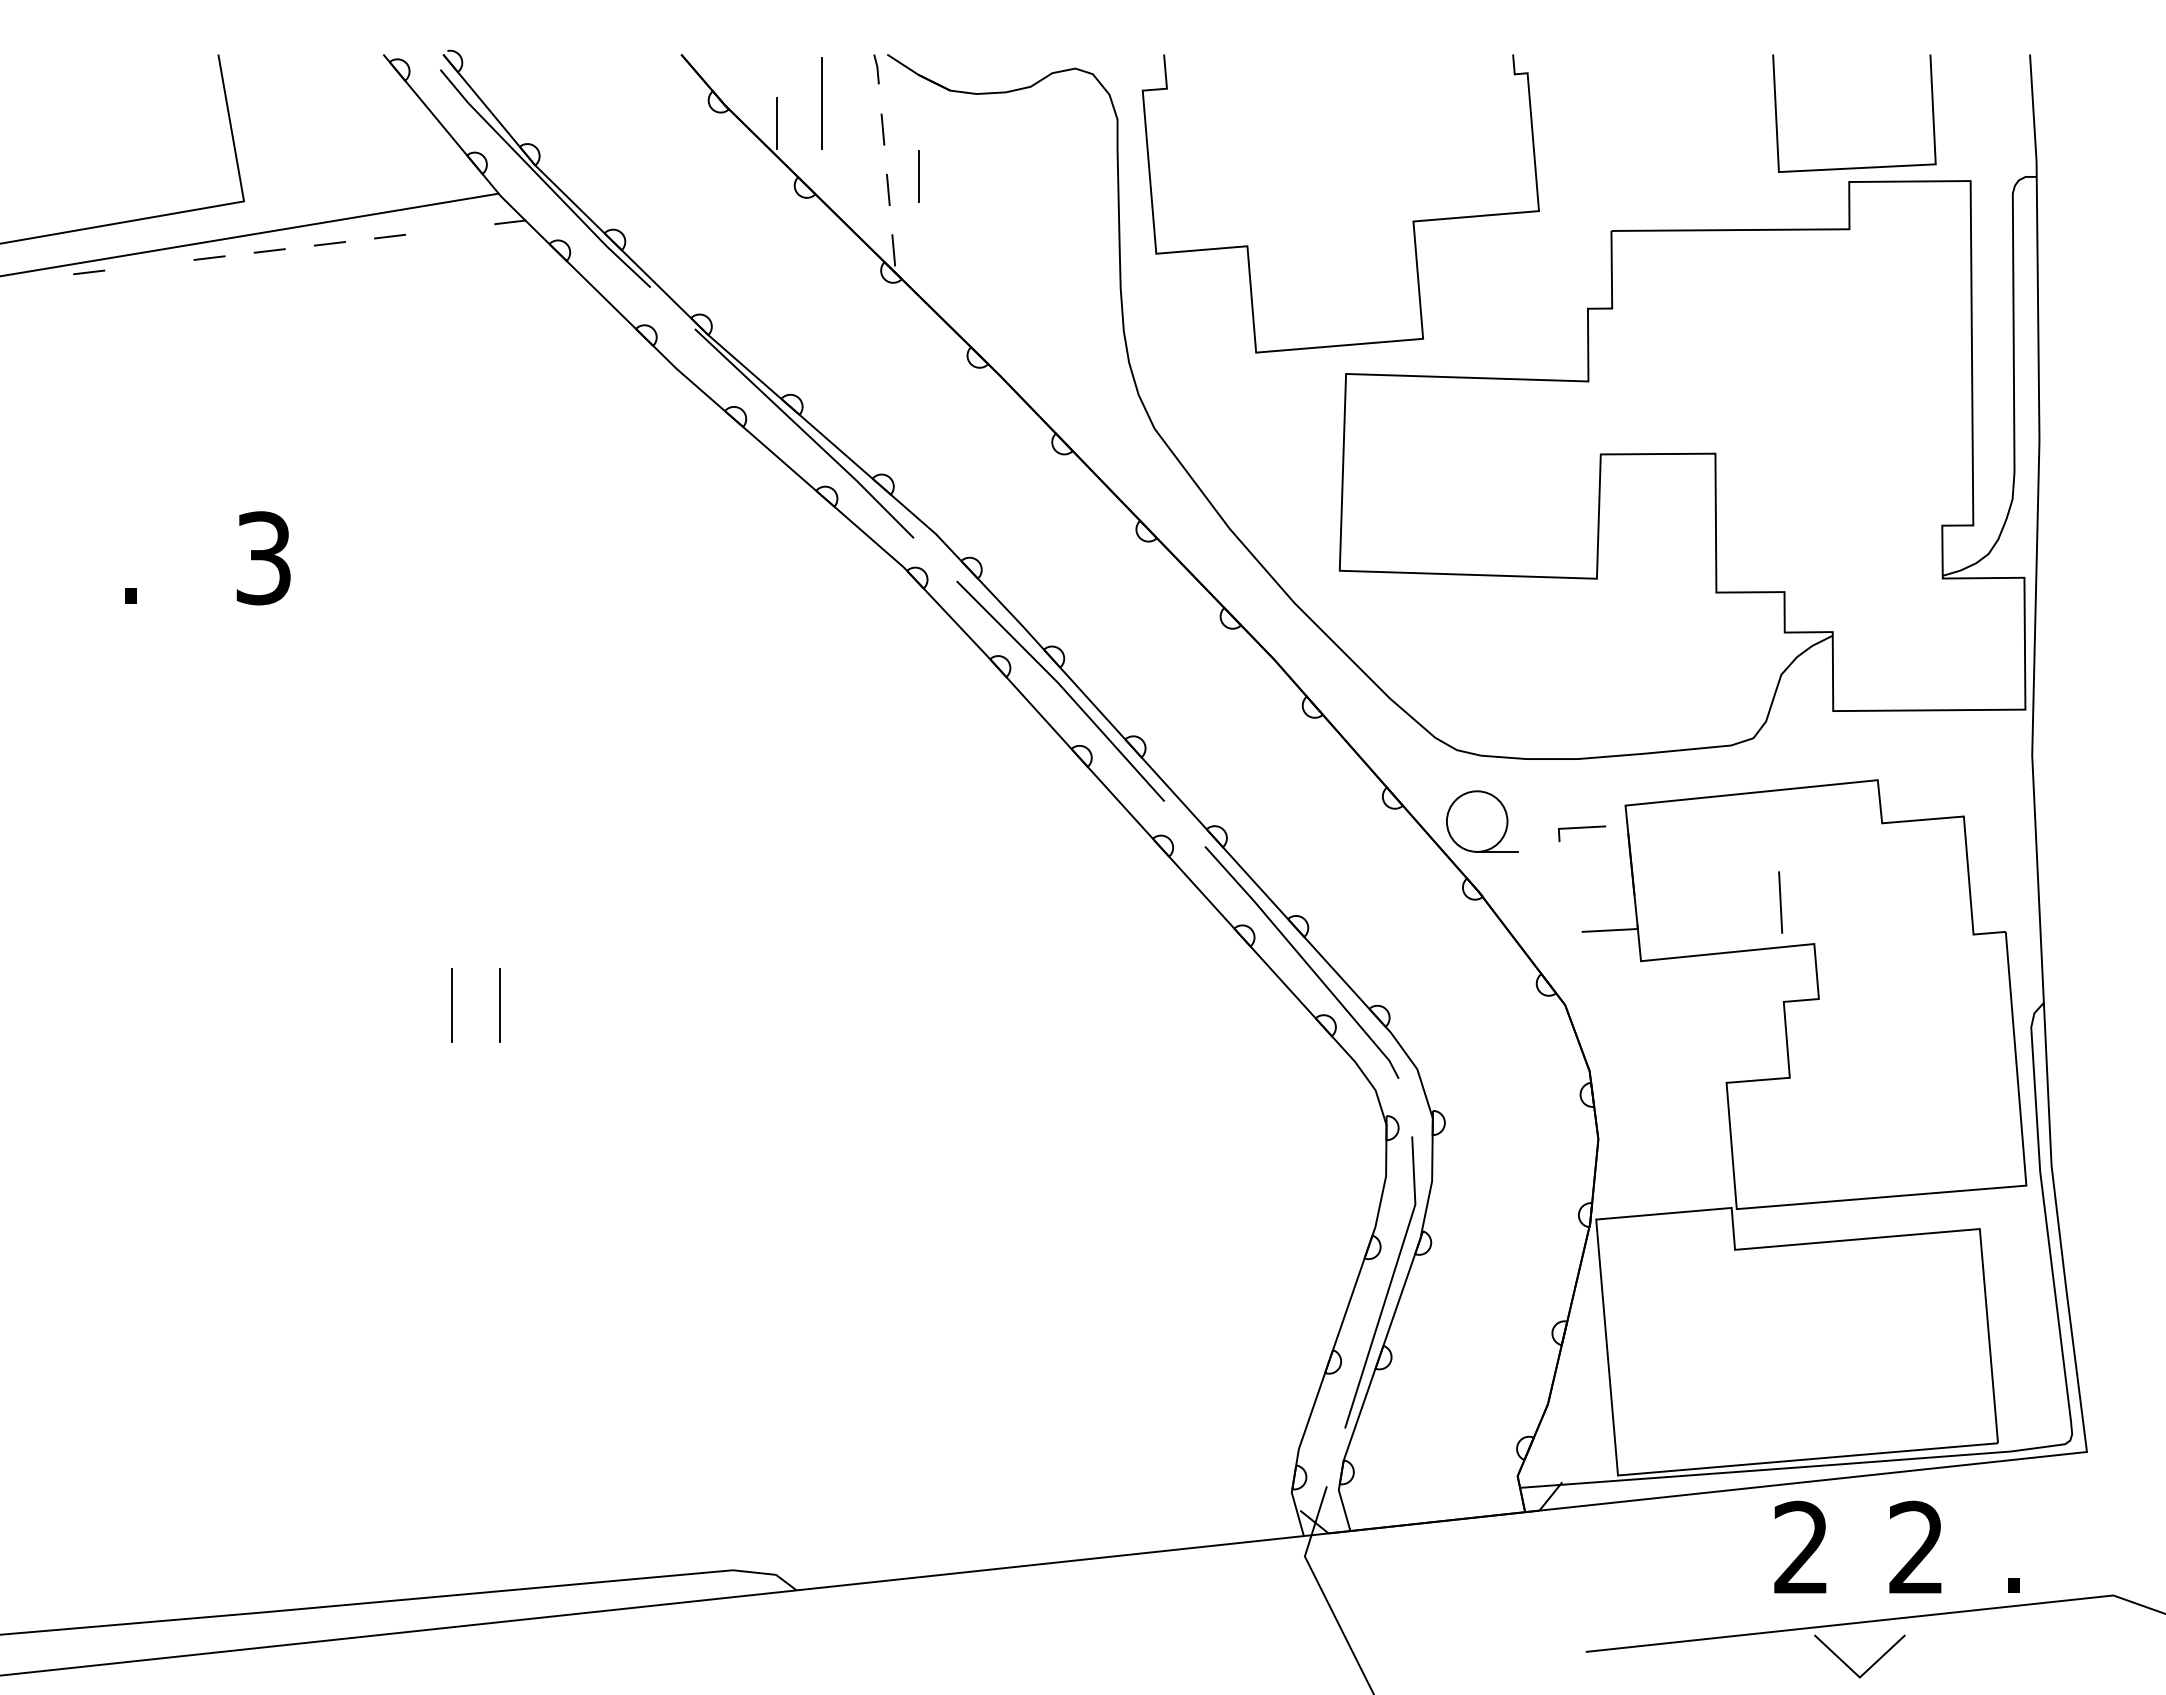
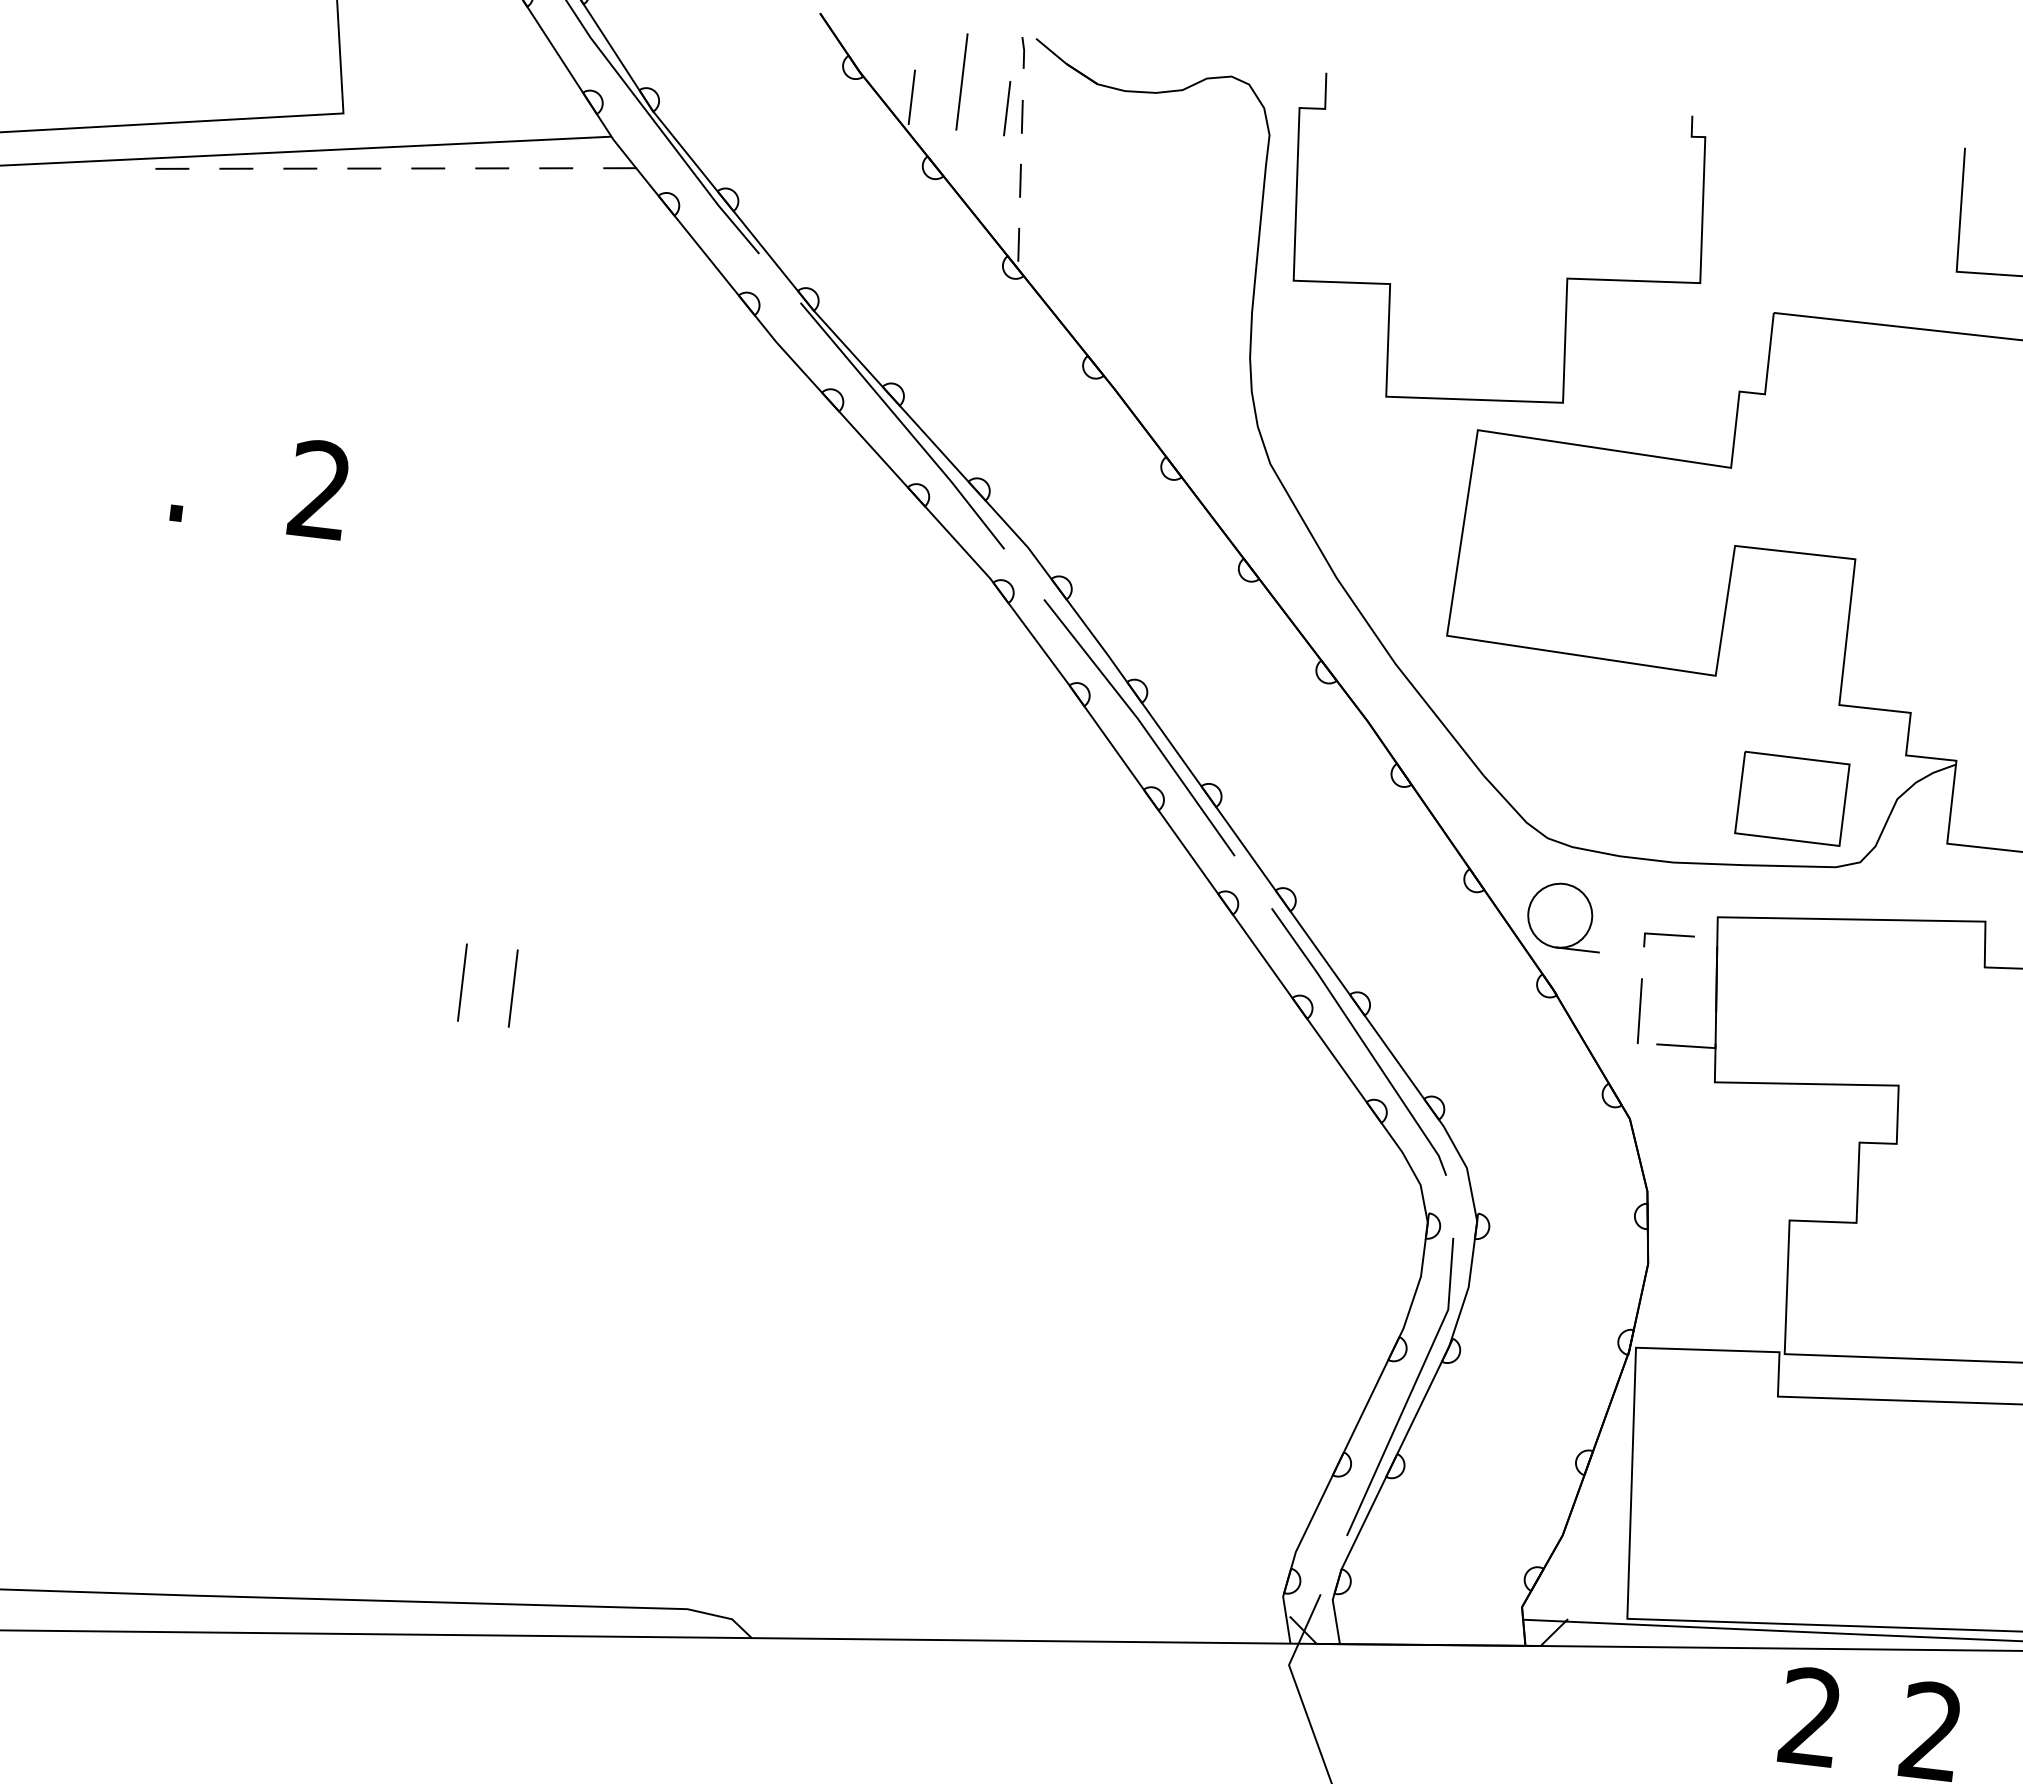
line: (918, 176) -> (1006, 108), moved
line: (450, 229) -> (556, 168), added
line: (149, 265) -> (236, 169), added
text: (263, 558) -> (319, 490), 3 -> 2
part: (1682, 685) -> (1792, 798), added
line: (1780, 902) -> (1639, 1011), moved

